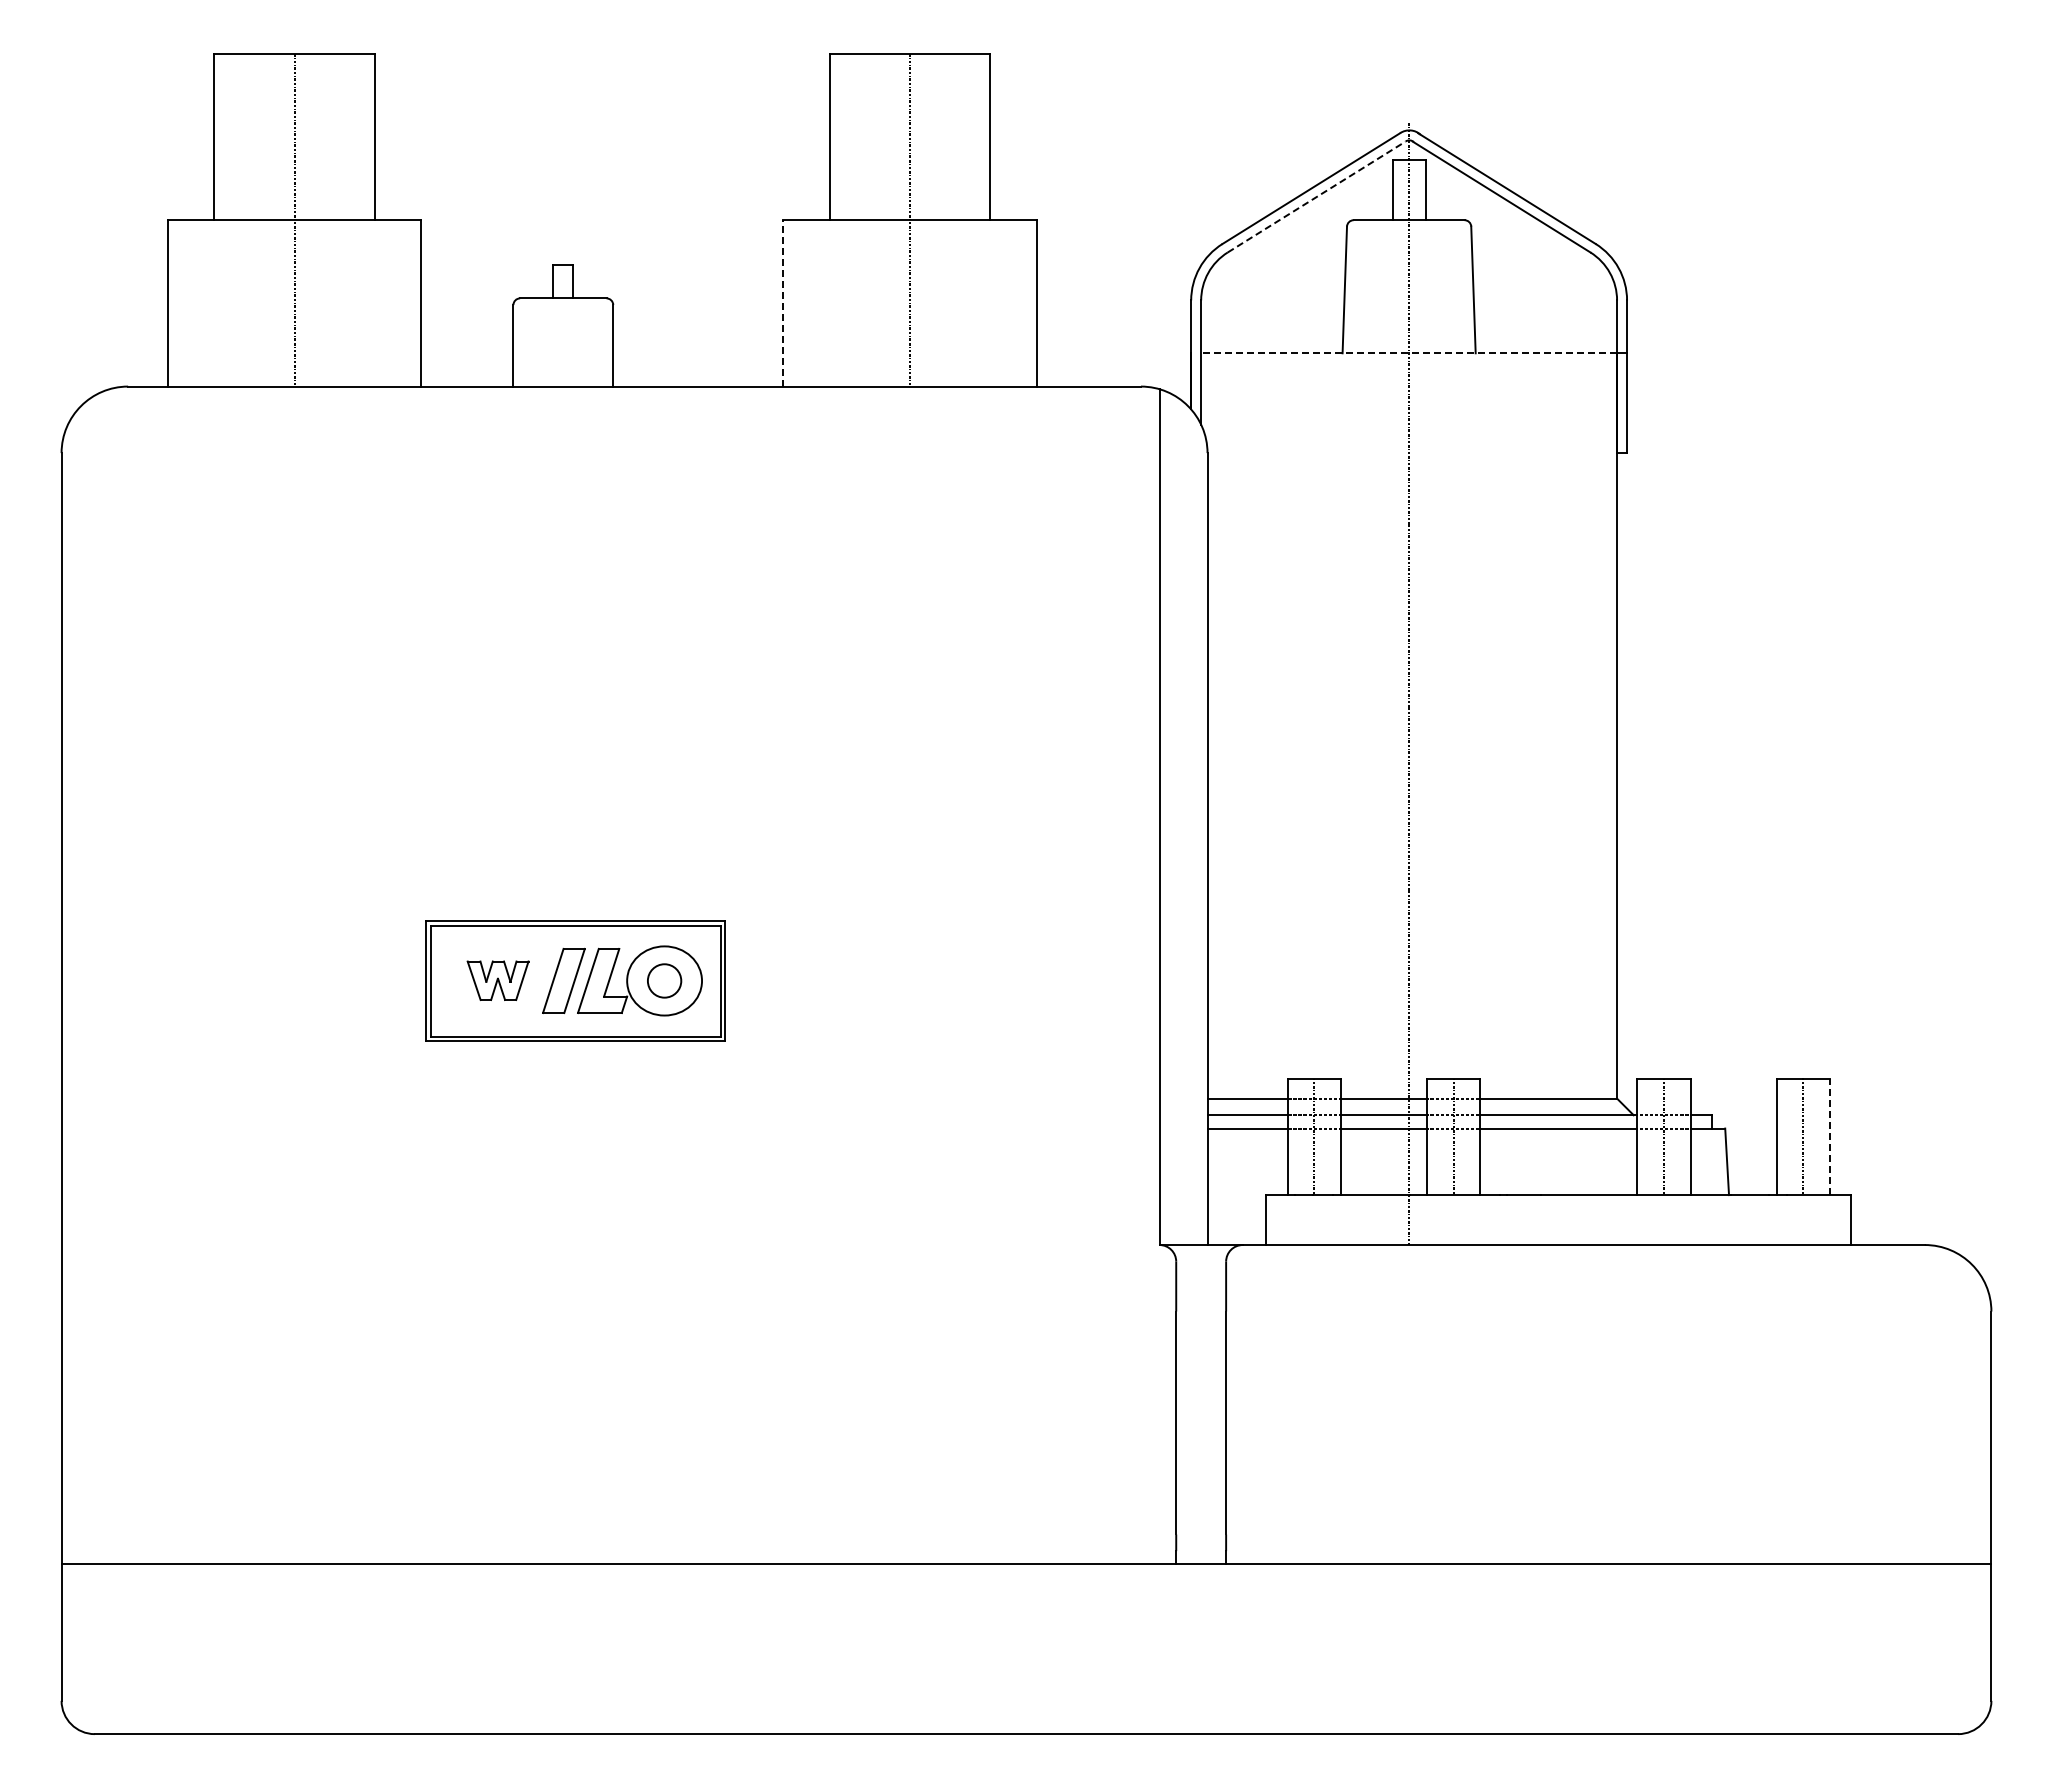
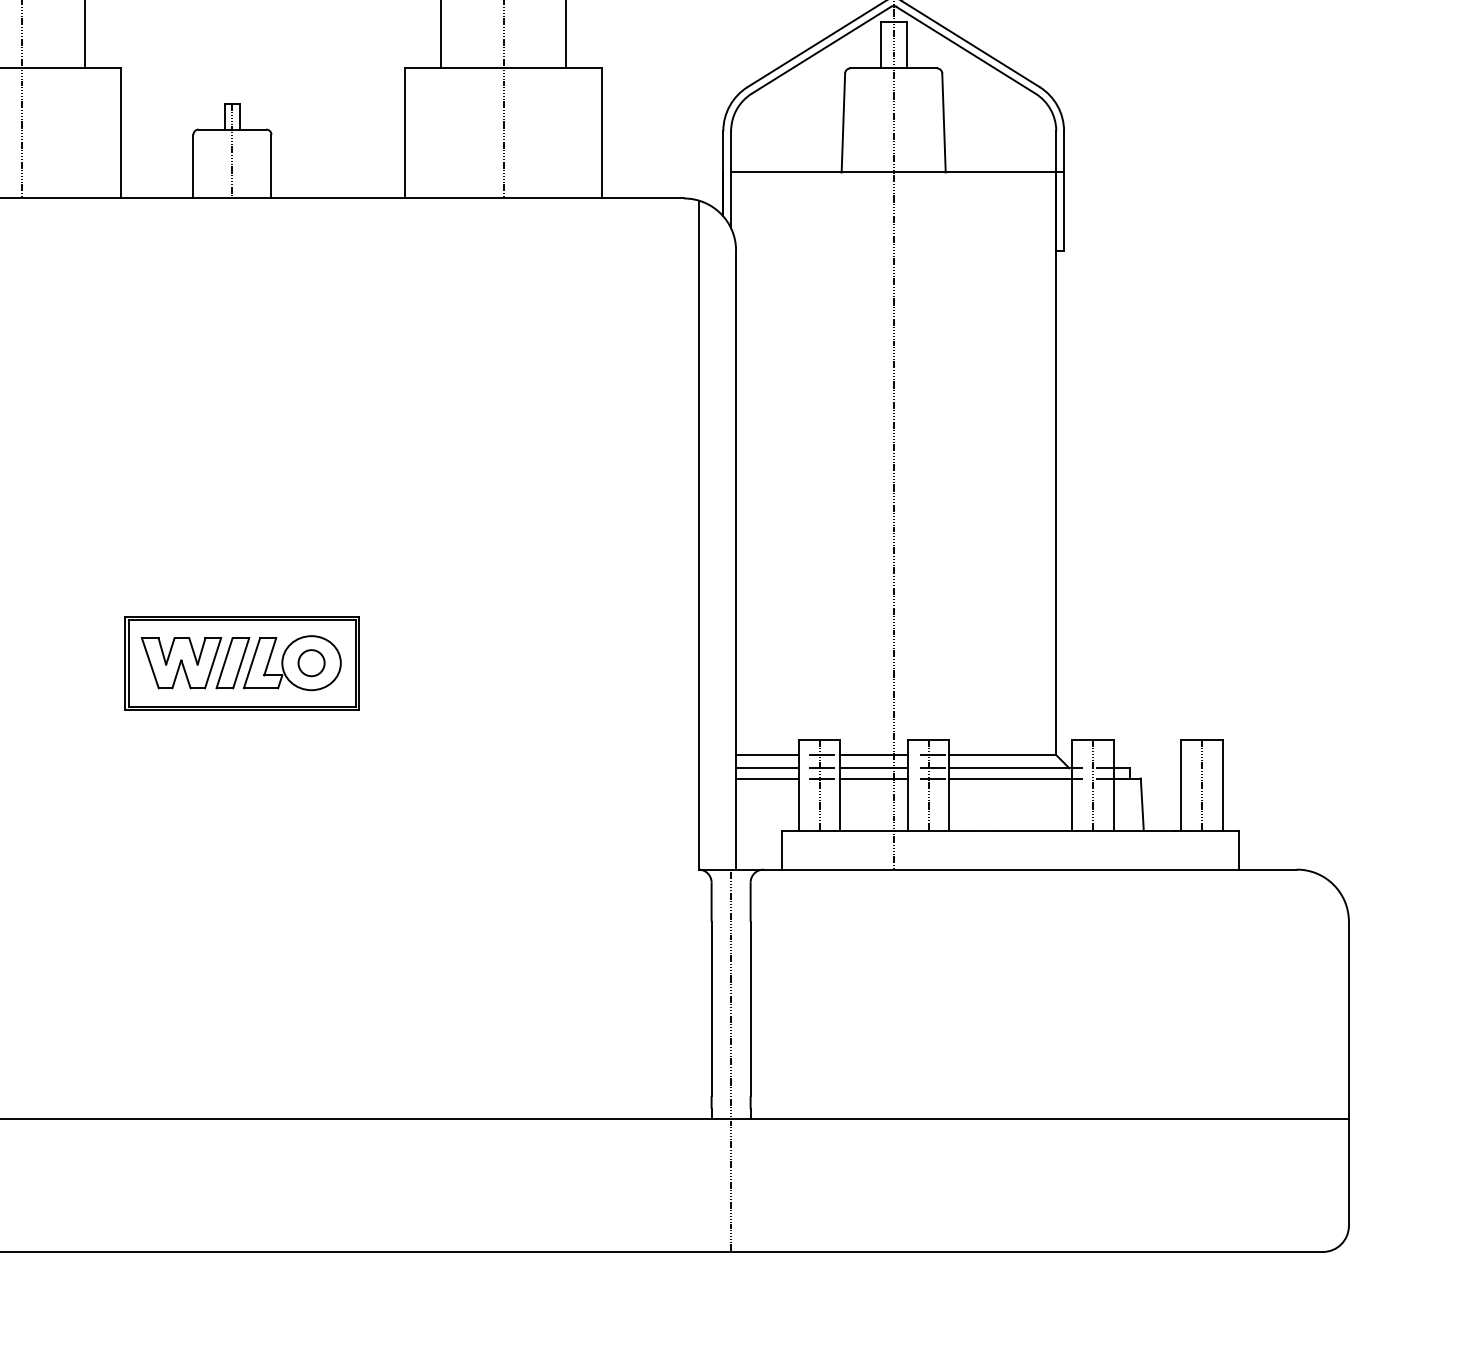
line: (1316, 197) -> (821, 50), dashed -> solid
line: (783, 302) -> (404, 132), dashed -> solid
line: (563, 325) -> (232, 150), added
line: (1409, 353) -> (893, 172), dashed -> solid
part: (497, 980) -> (180, 662), size x1.67
line: (1830, 1136) -> (1223, 784), dashed -> solid
line: (1201, 1489) -> (731, 1060), added

